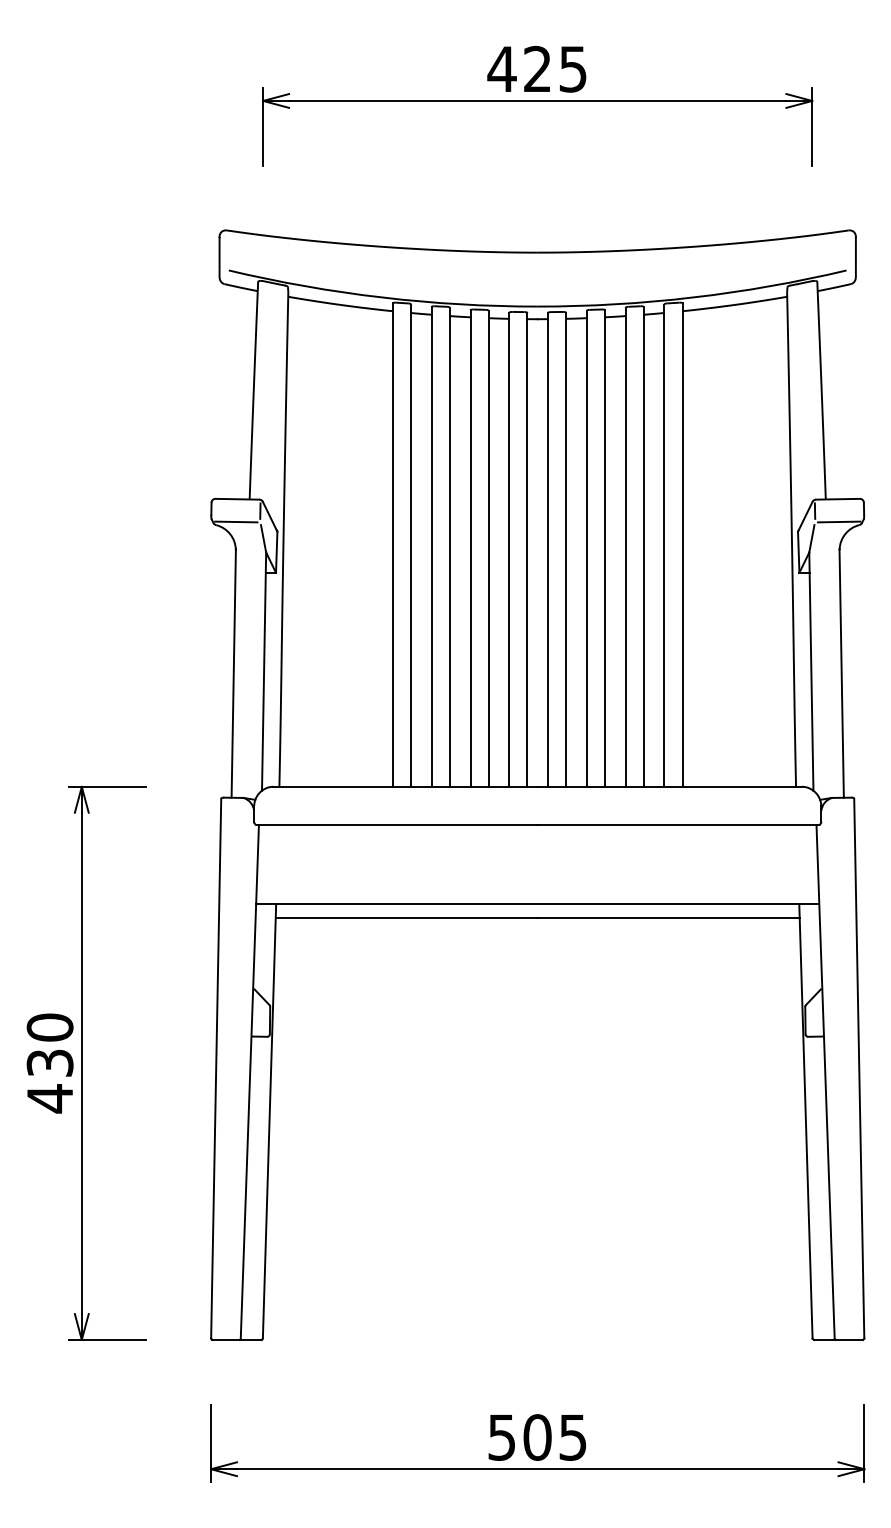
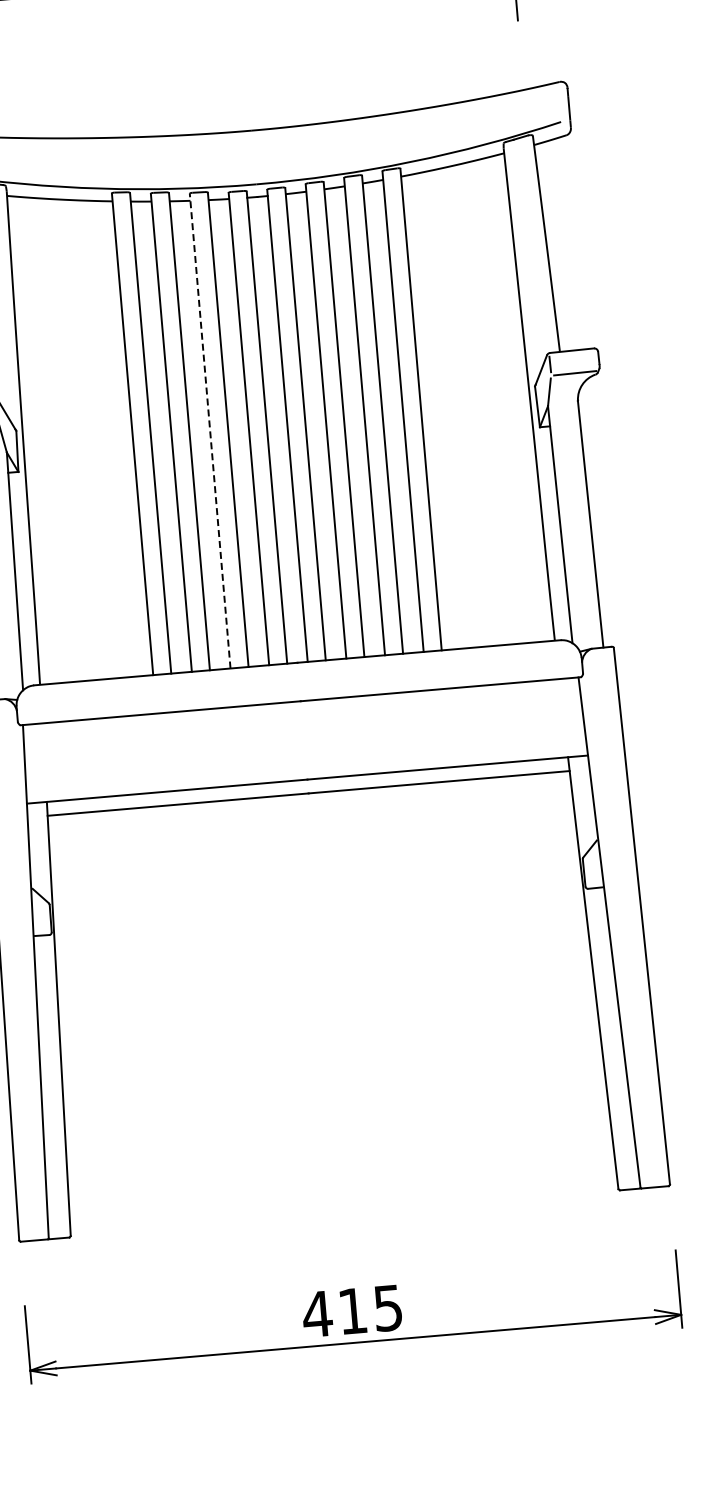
line: (470, 548) -> (210, 431), solid -> dashed
text: (519, 1437) -> (334, 1312), 505 -> 415

